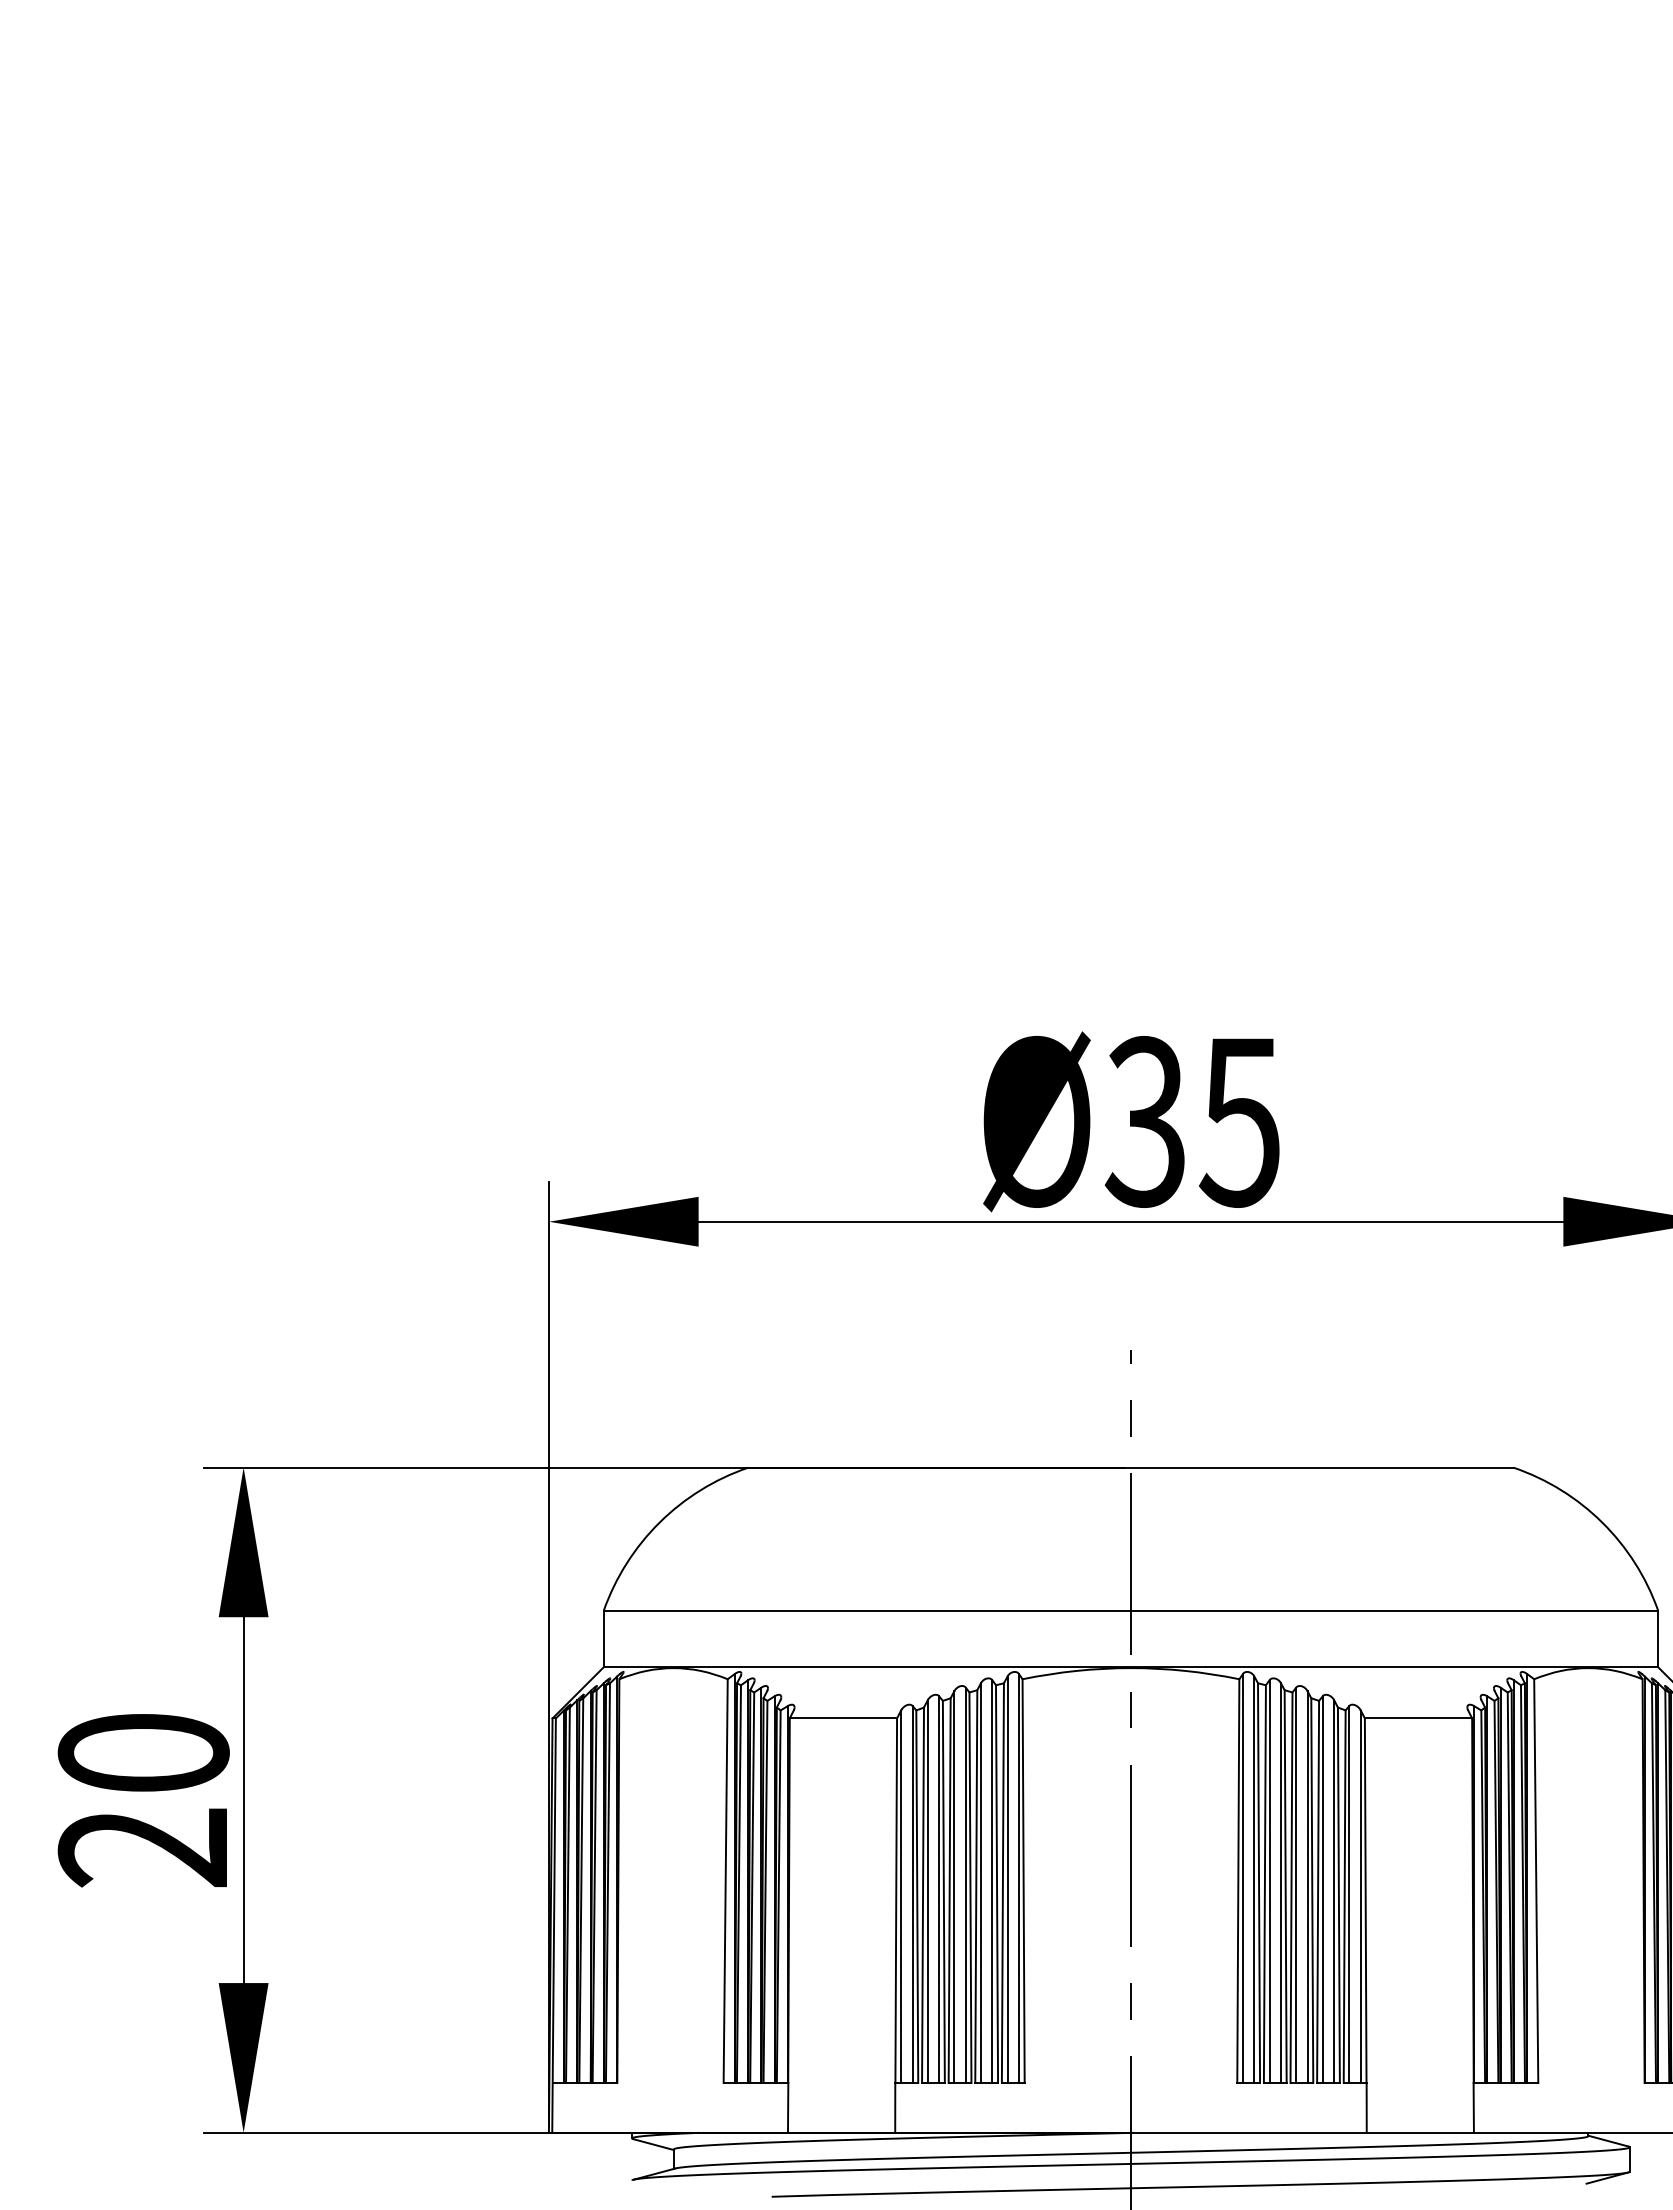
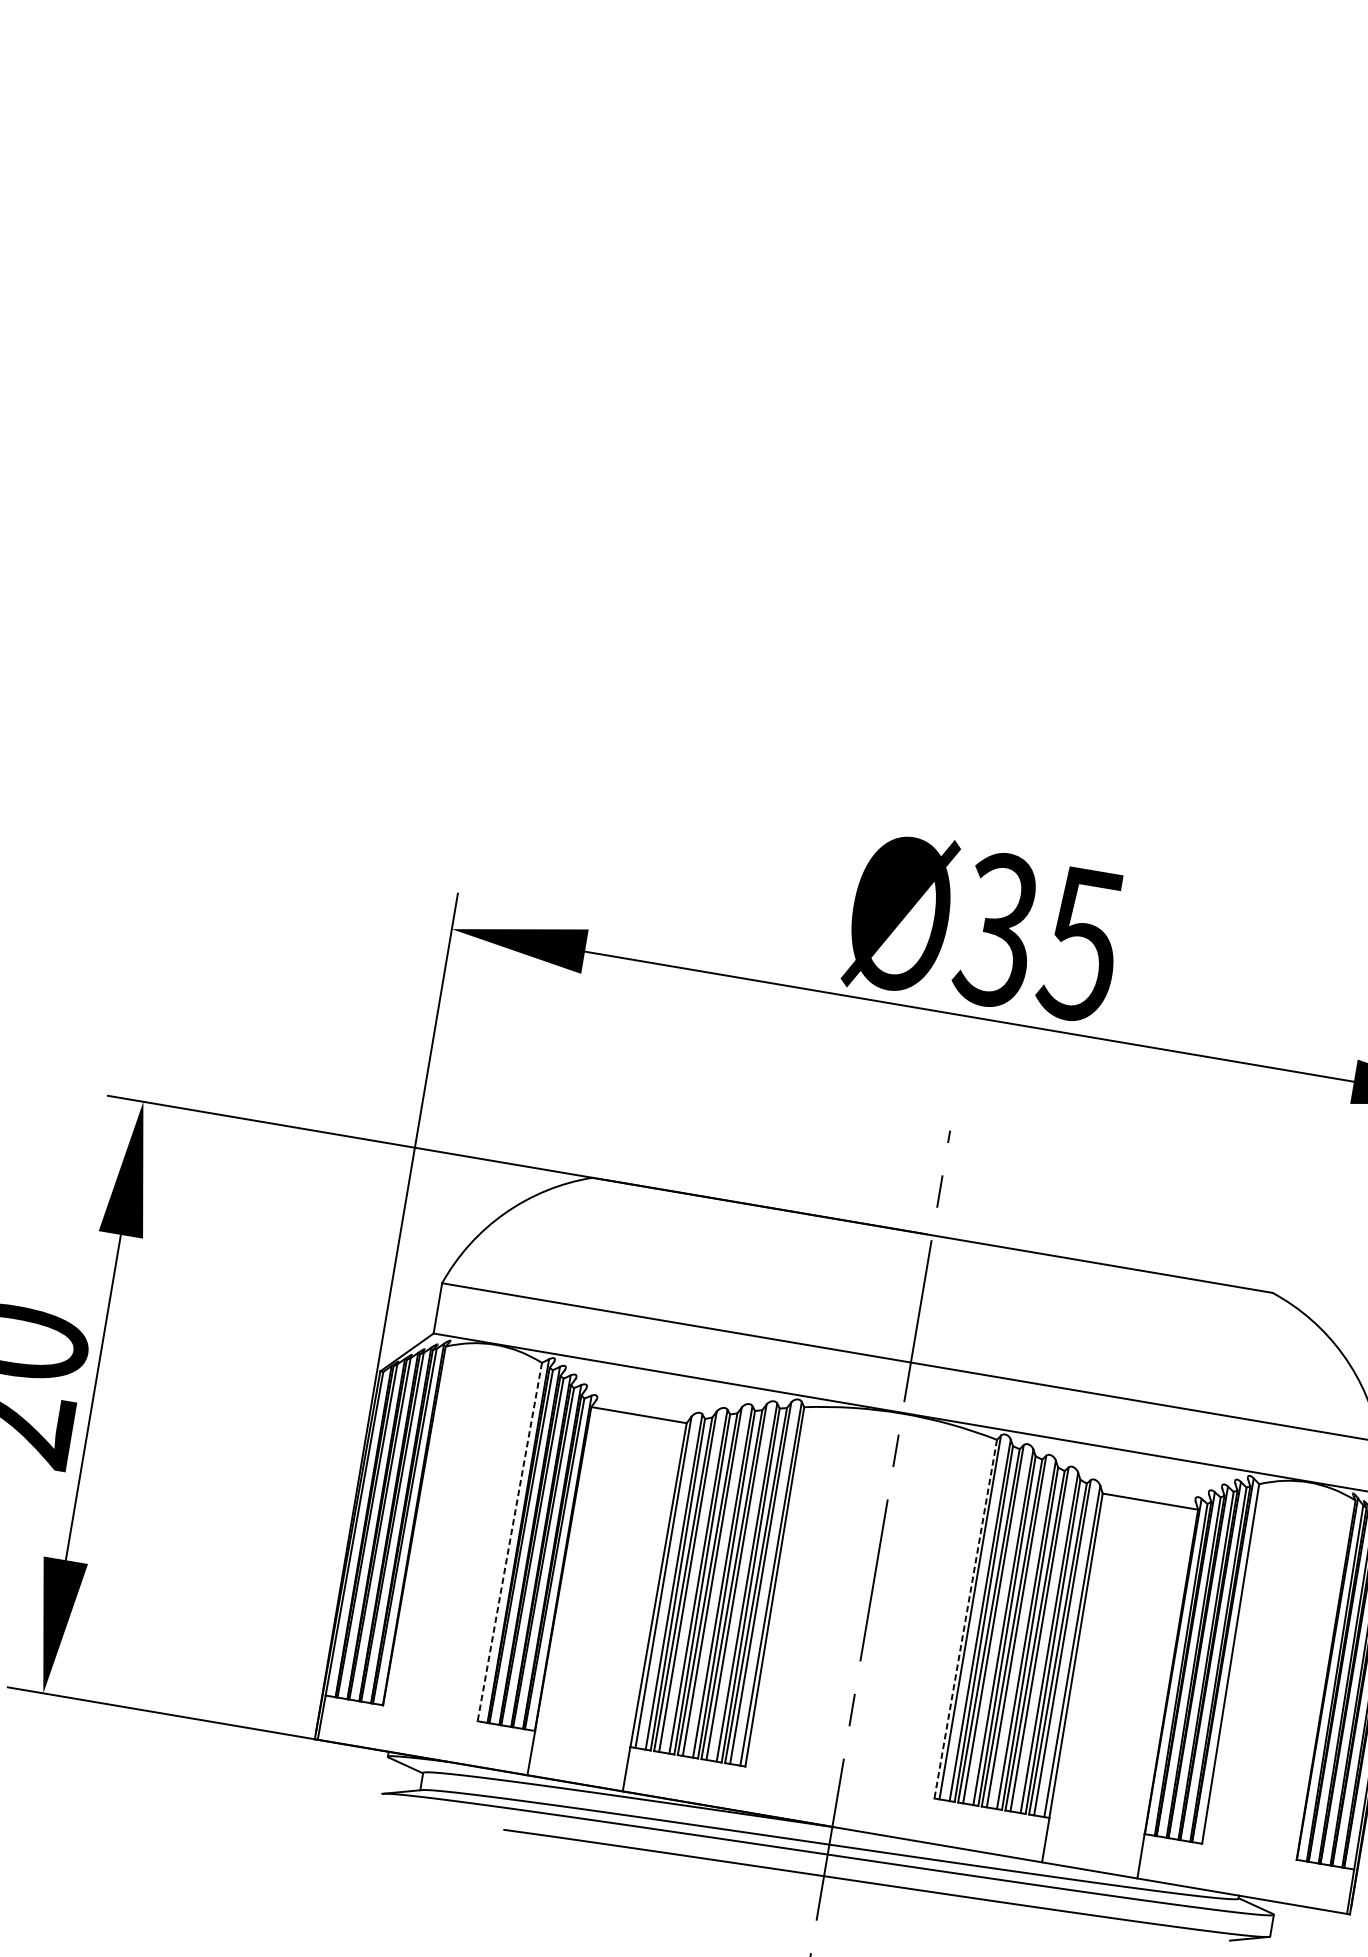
line: (725, 1881) -> (509, 1542), solid -> dashed
line: (1238, 1881) -> (965, 1619), solid -> dashed

